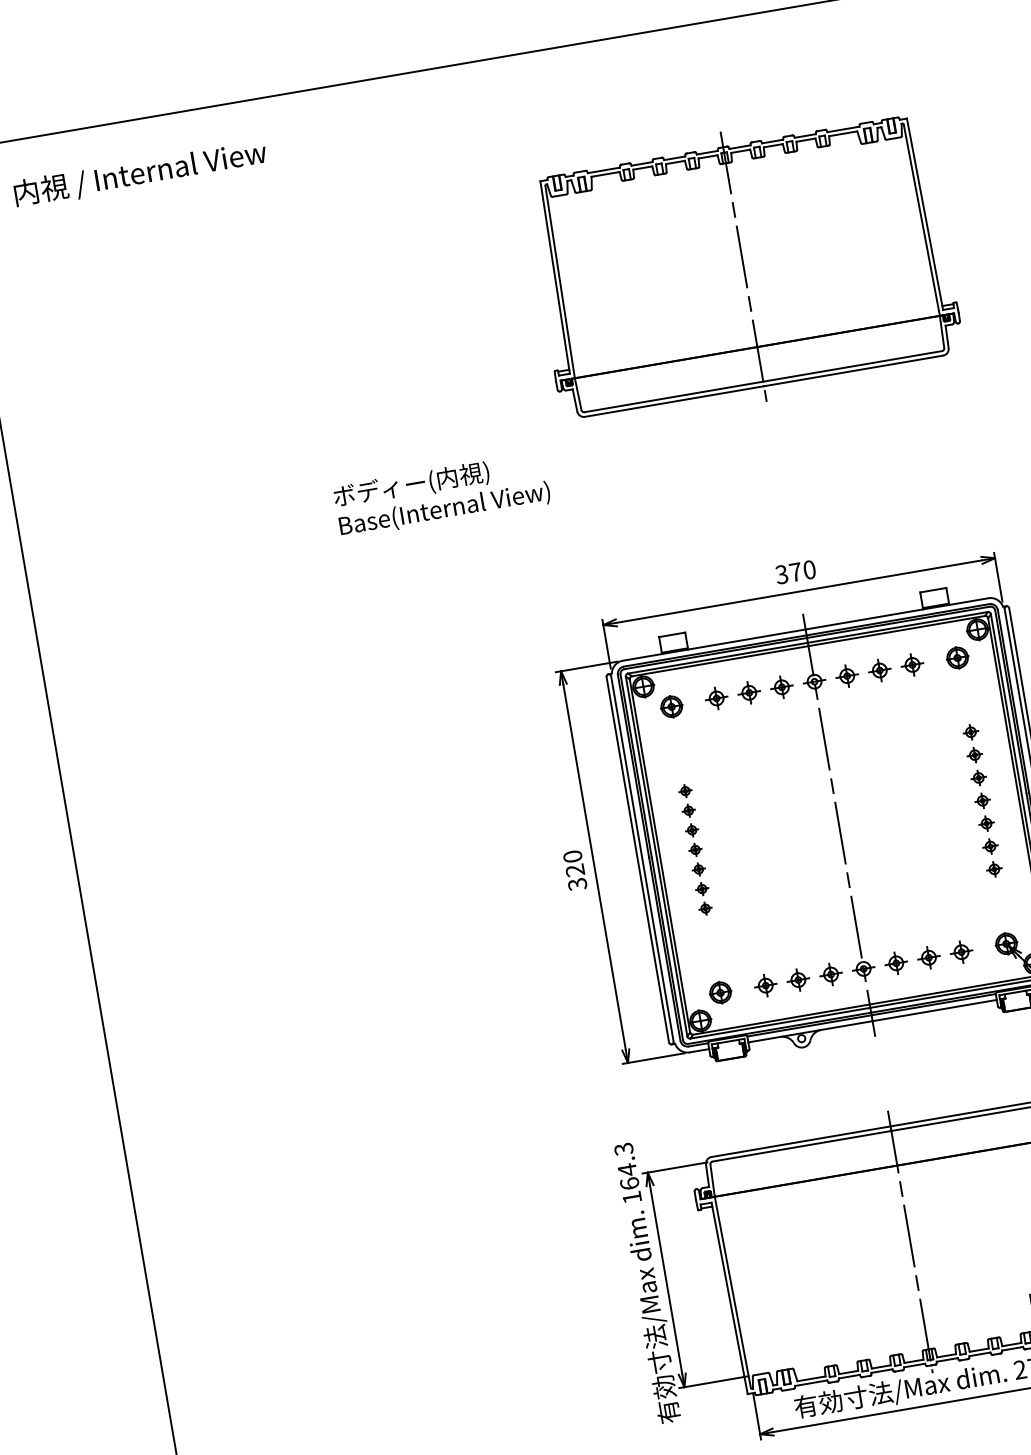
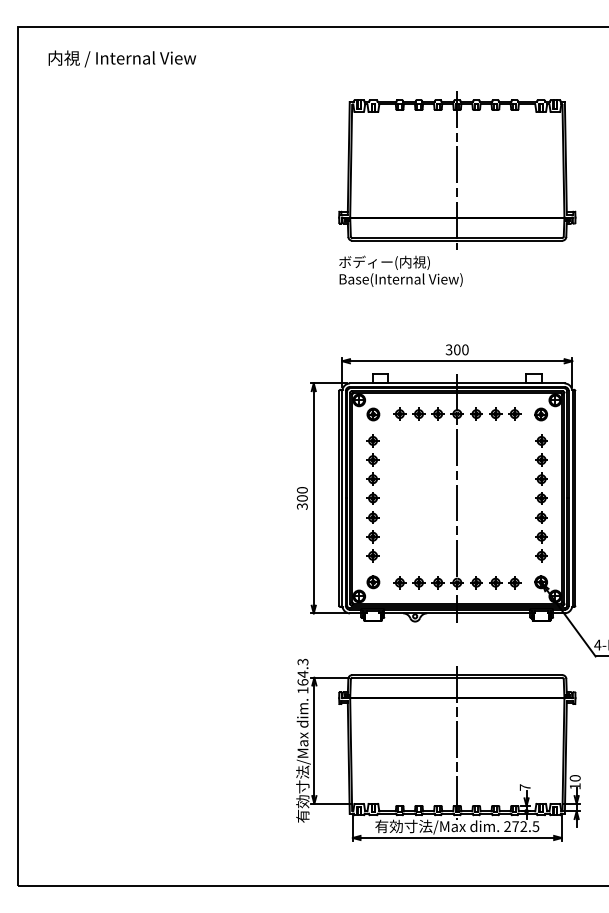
text: (440, 493) -> (400, 270), moved
text: (796, 571) -> (457, 349), 370 -> 300
part: (982, 800) -> (541, 498), size x1.43
part: (694, 850) -> (372, 498), size x1.67
text: (575, 870) -> (302, 498), 320 -> 300

